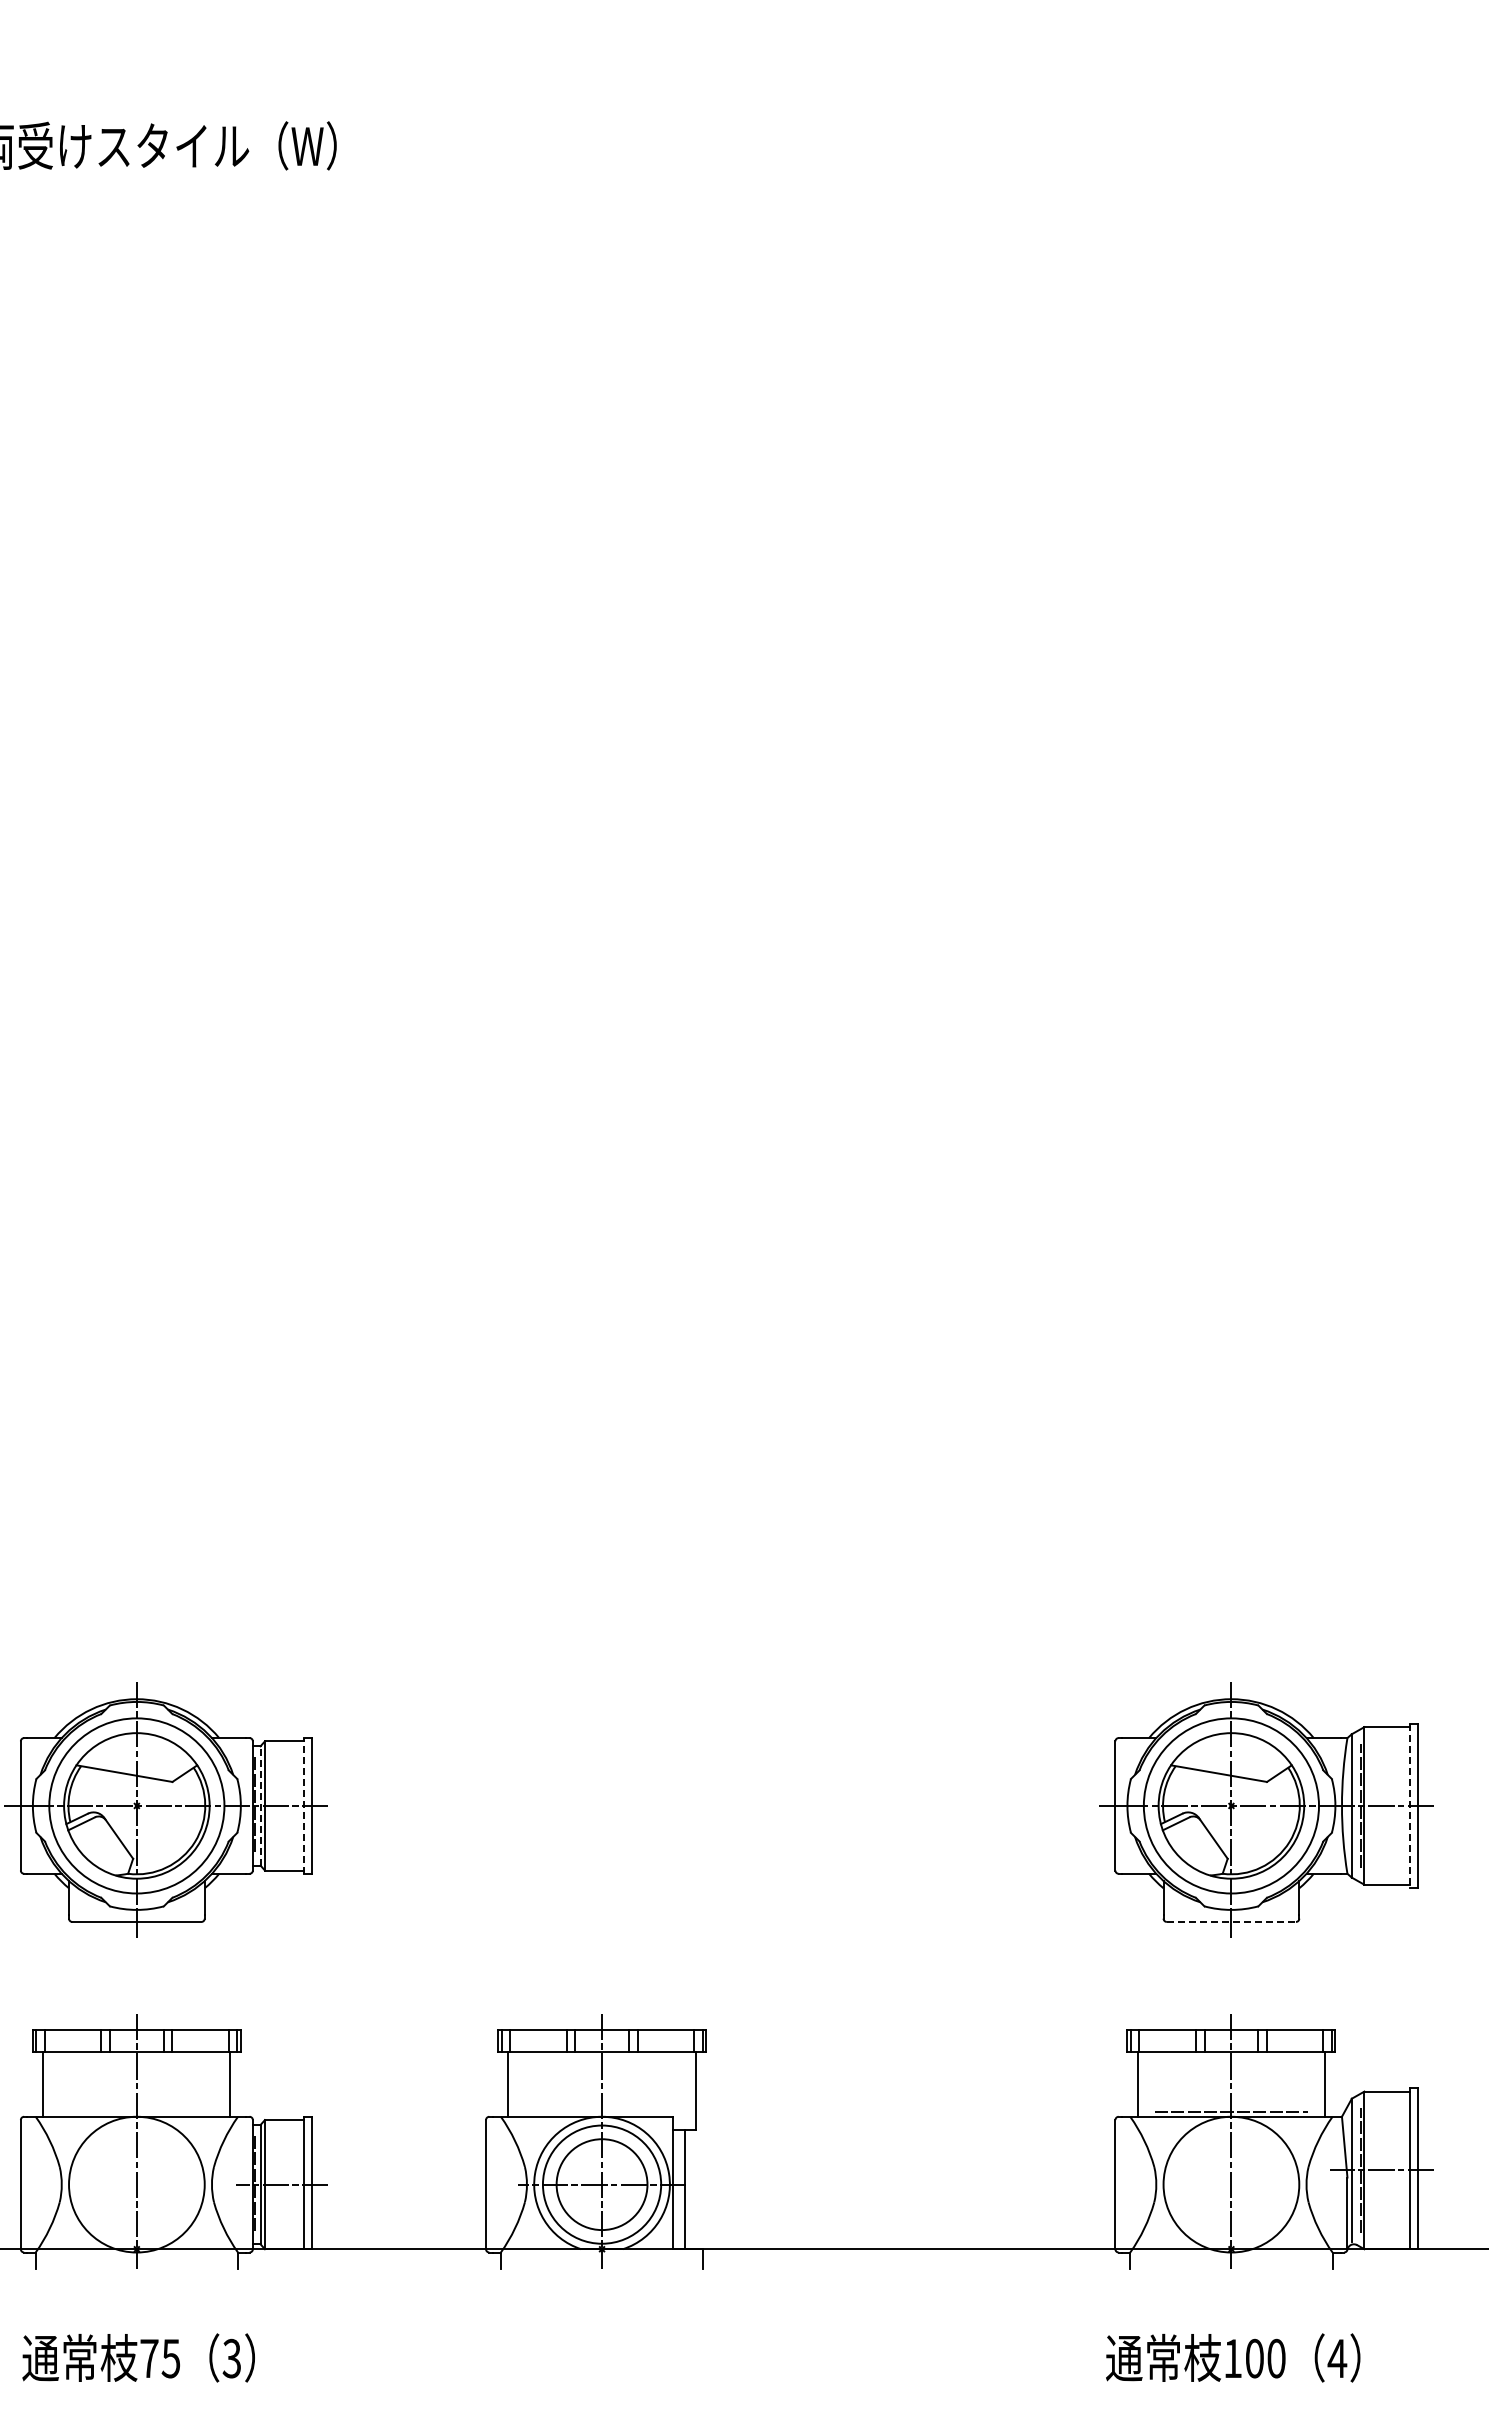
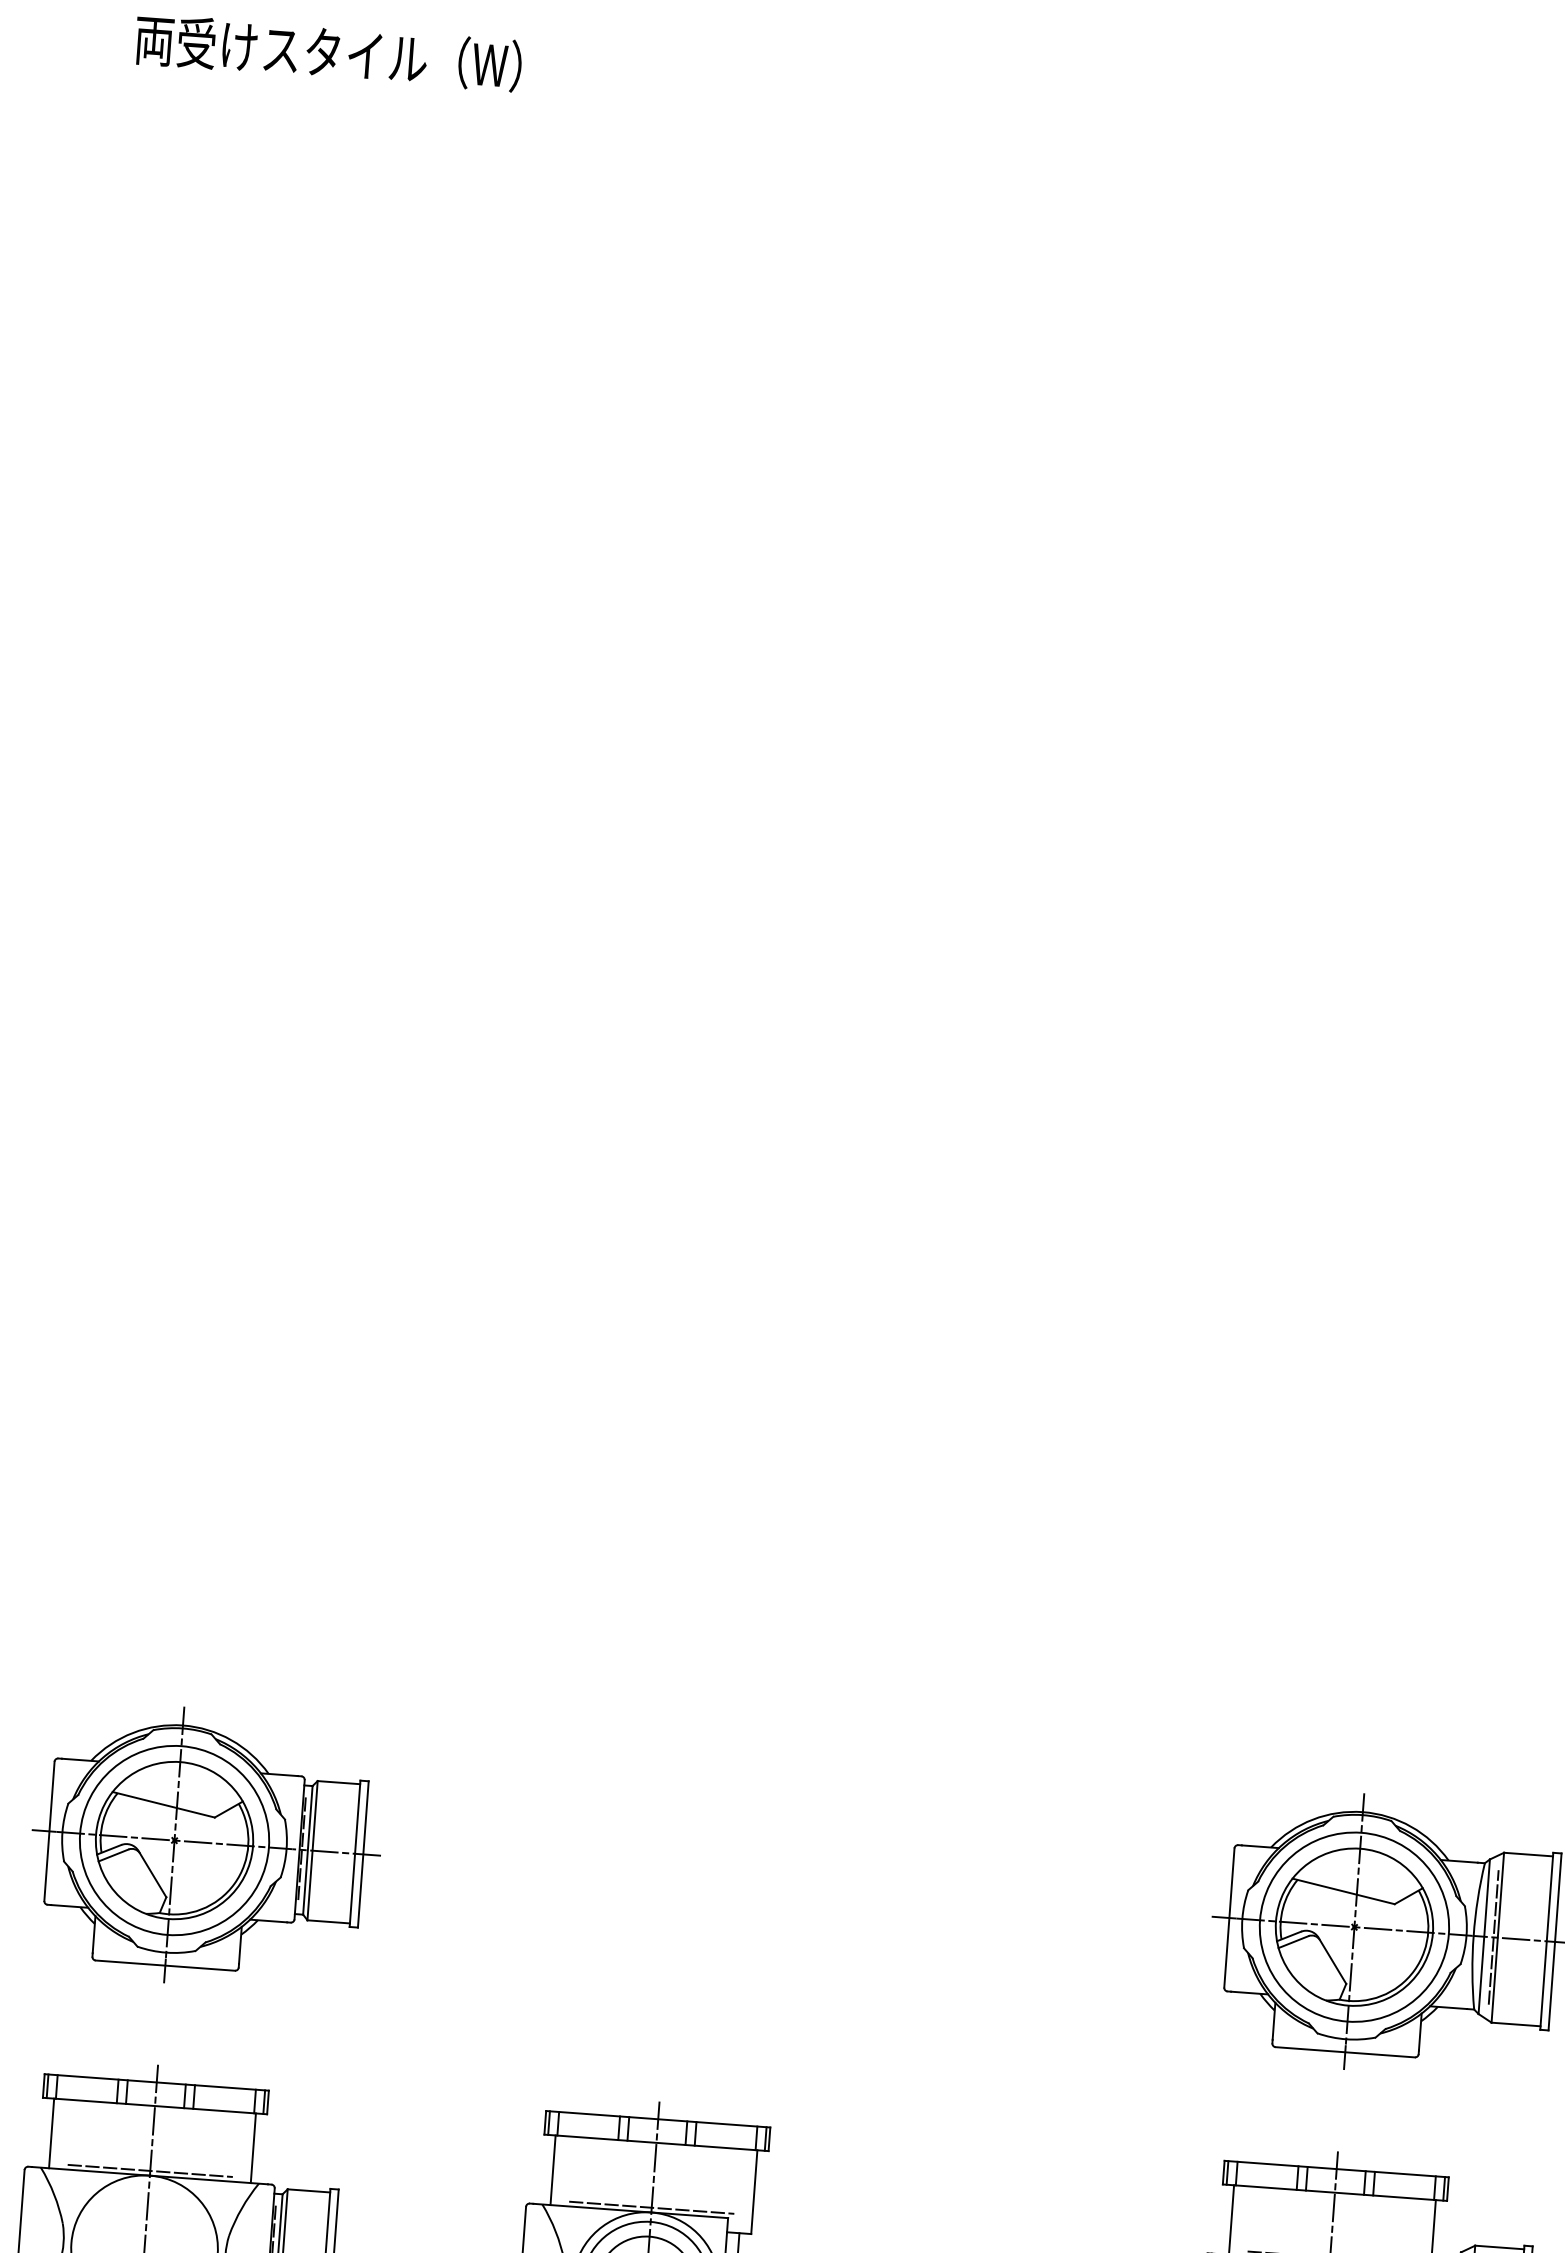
line: (260, 1805) -> (307, 1849), dashed -> solid
line: (304, 1805) -> (355, 1853), dashed -> solid
line: (1409, 1806) -> (1546, 1941), dashed -> solid
line: (1231, 1921) -> (1345, 2051), dashed -> solid
line: (136, 2112) -> (149, 2171), added
line: (601, 2112) -> (651, 2207), added

